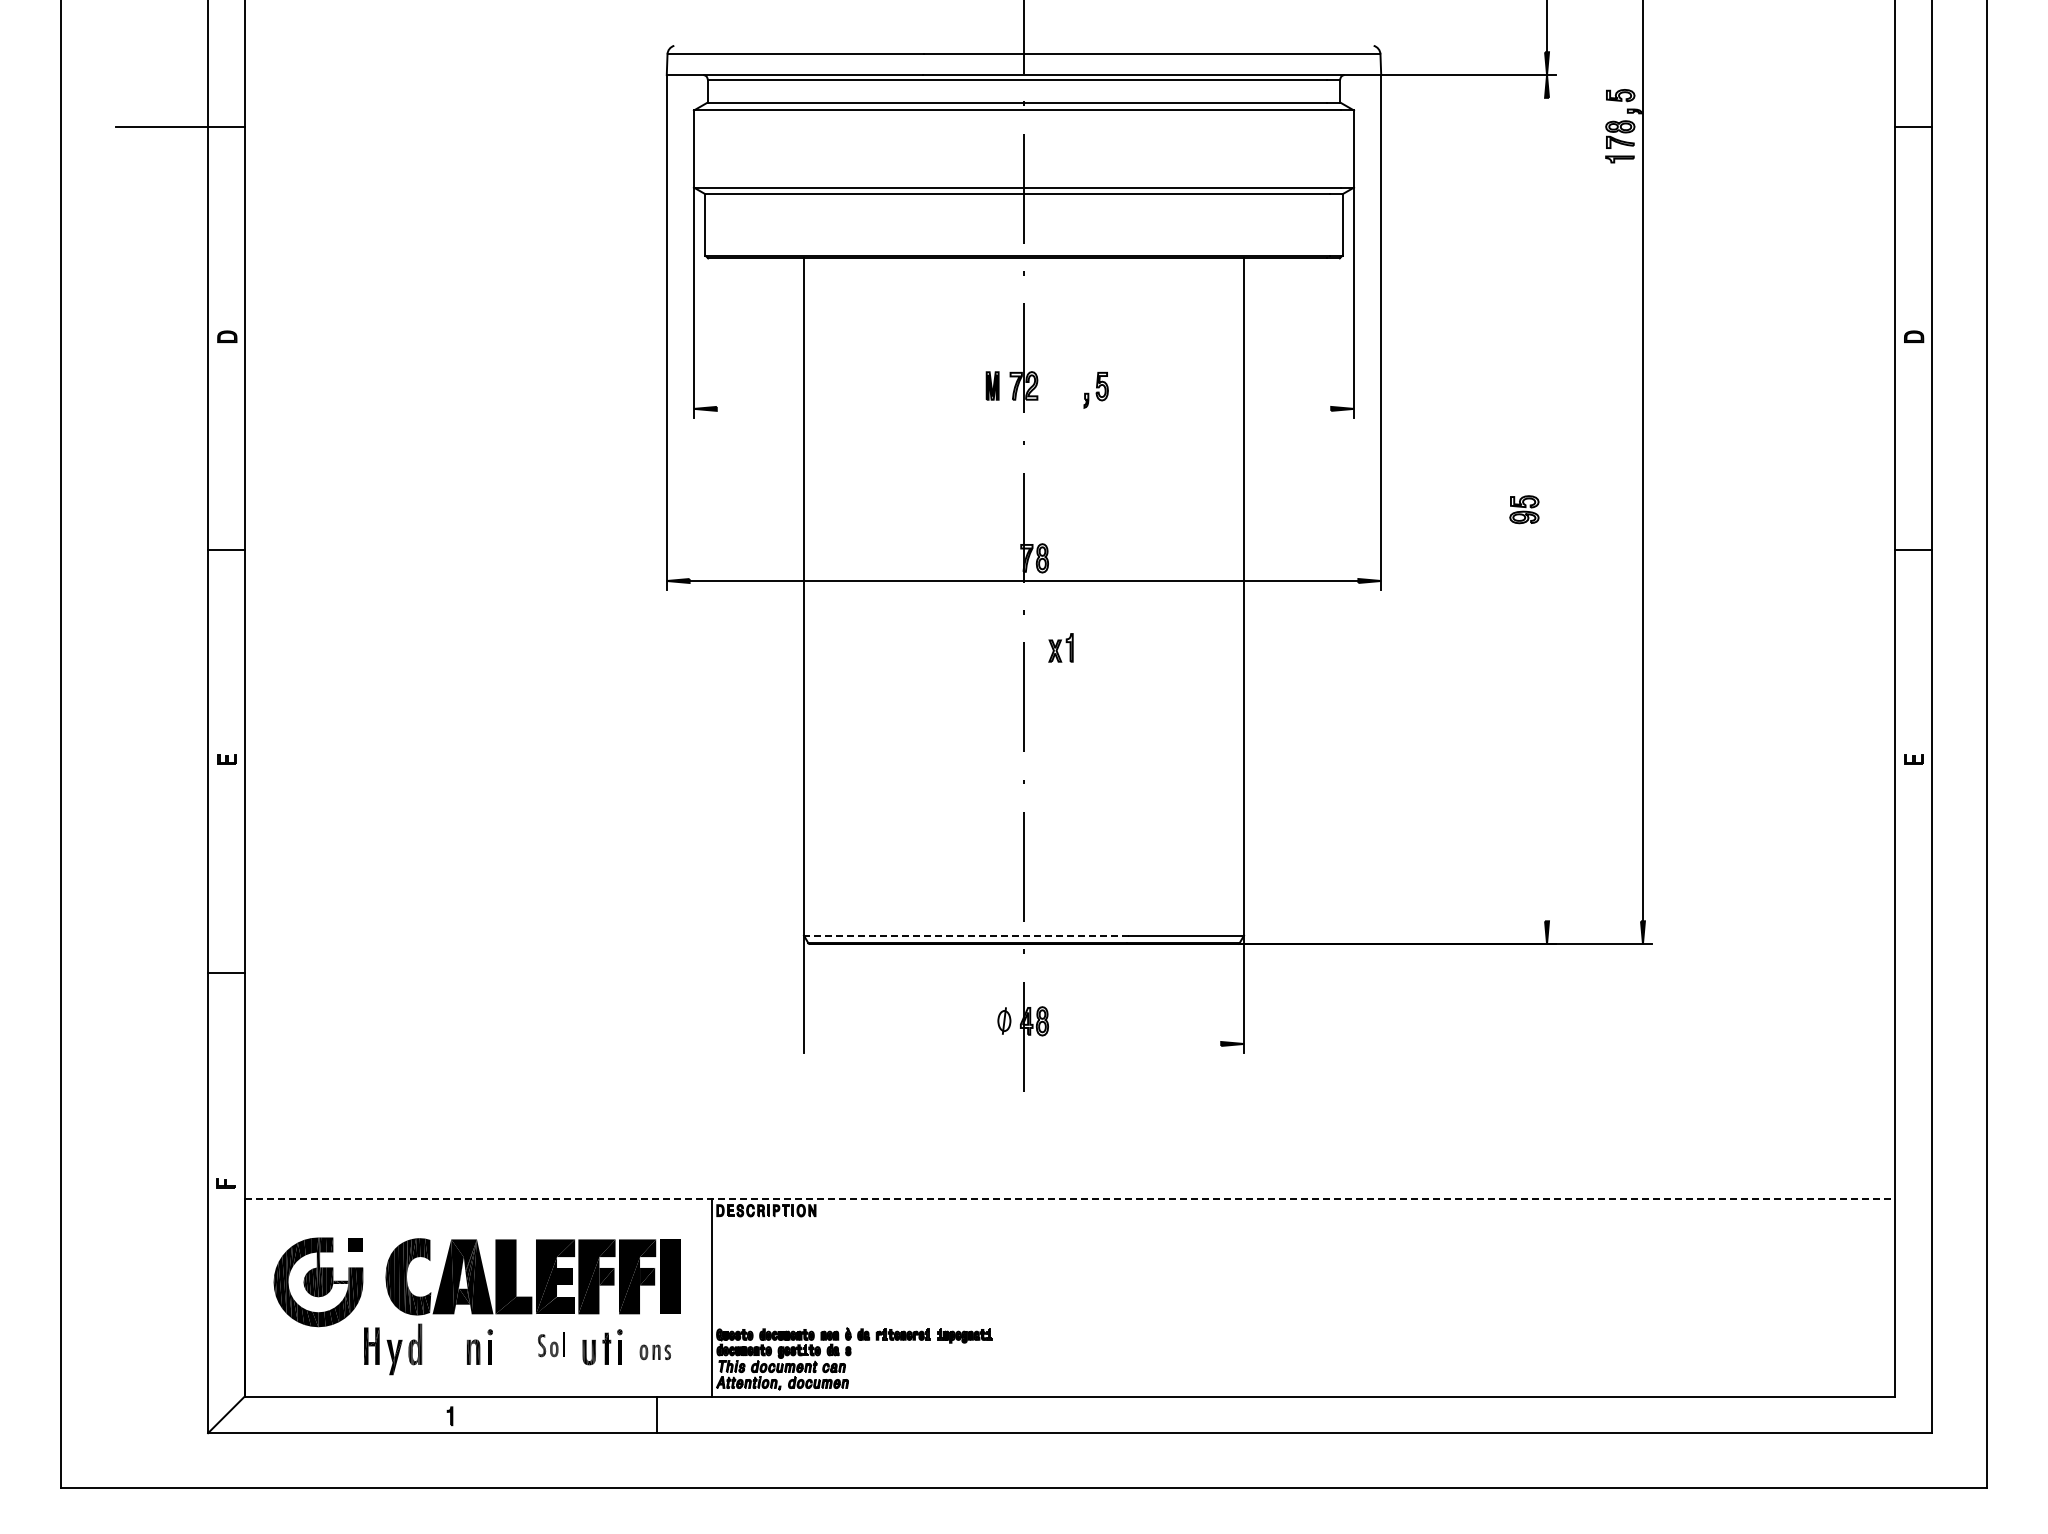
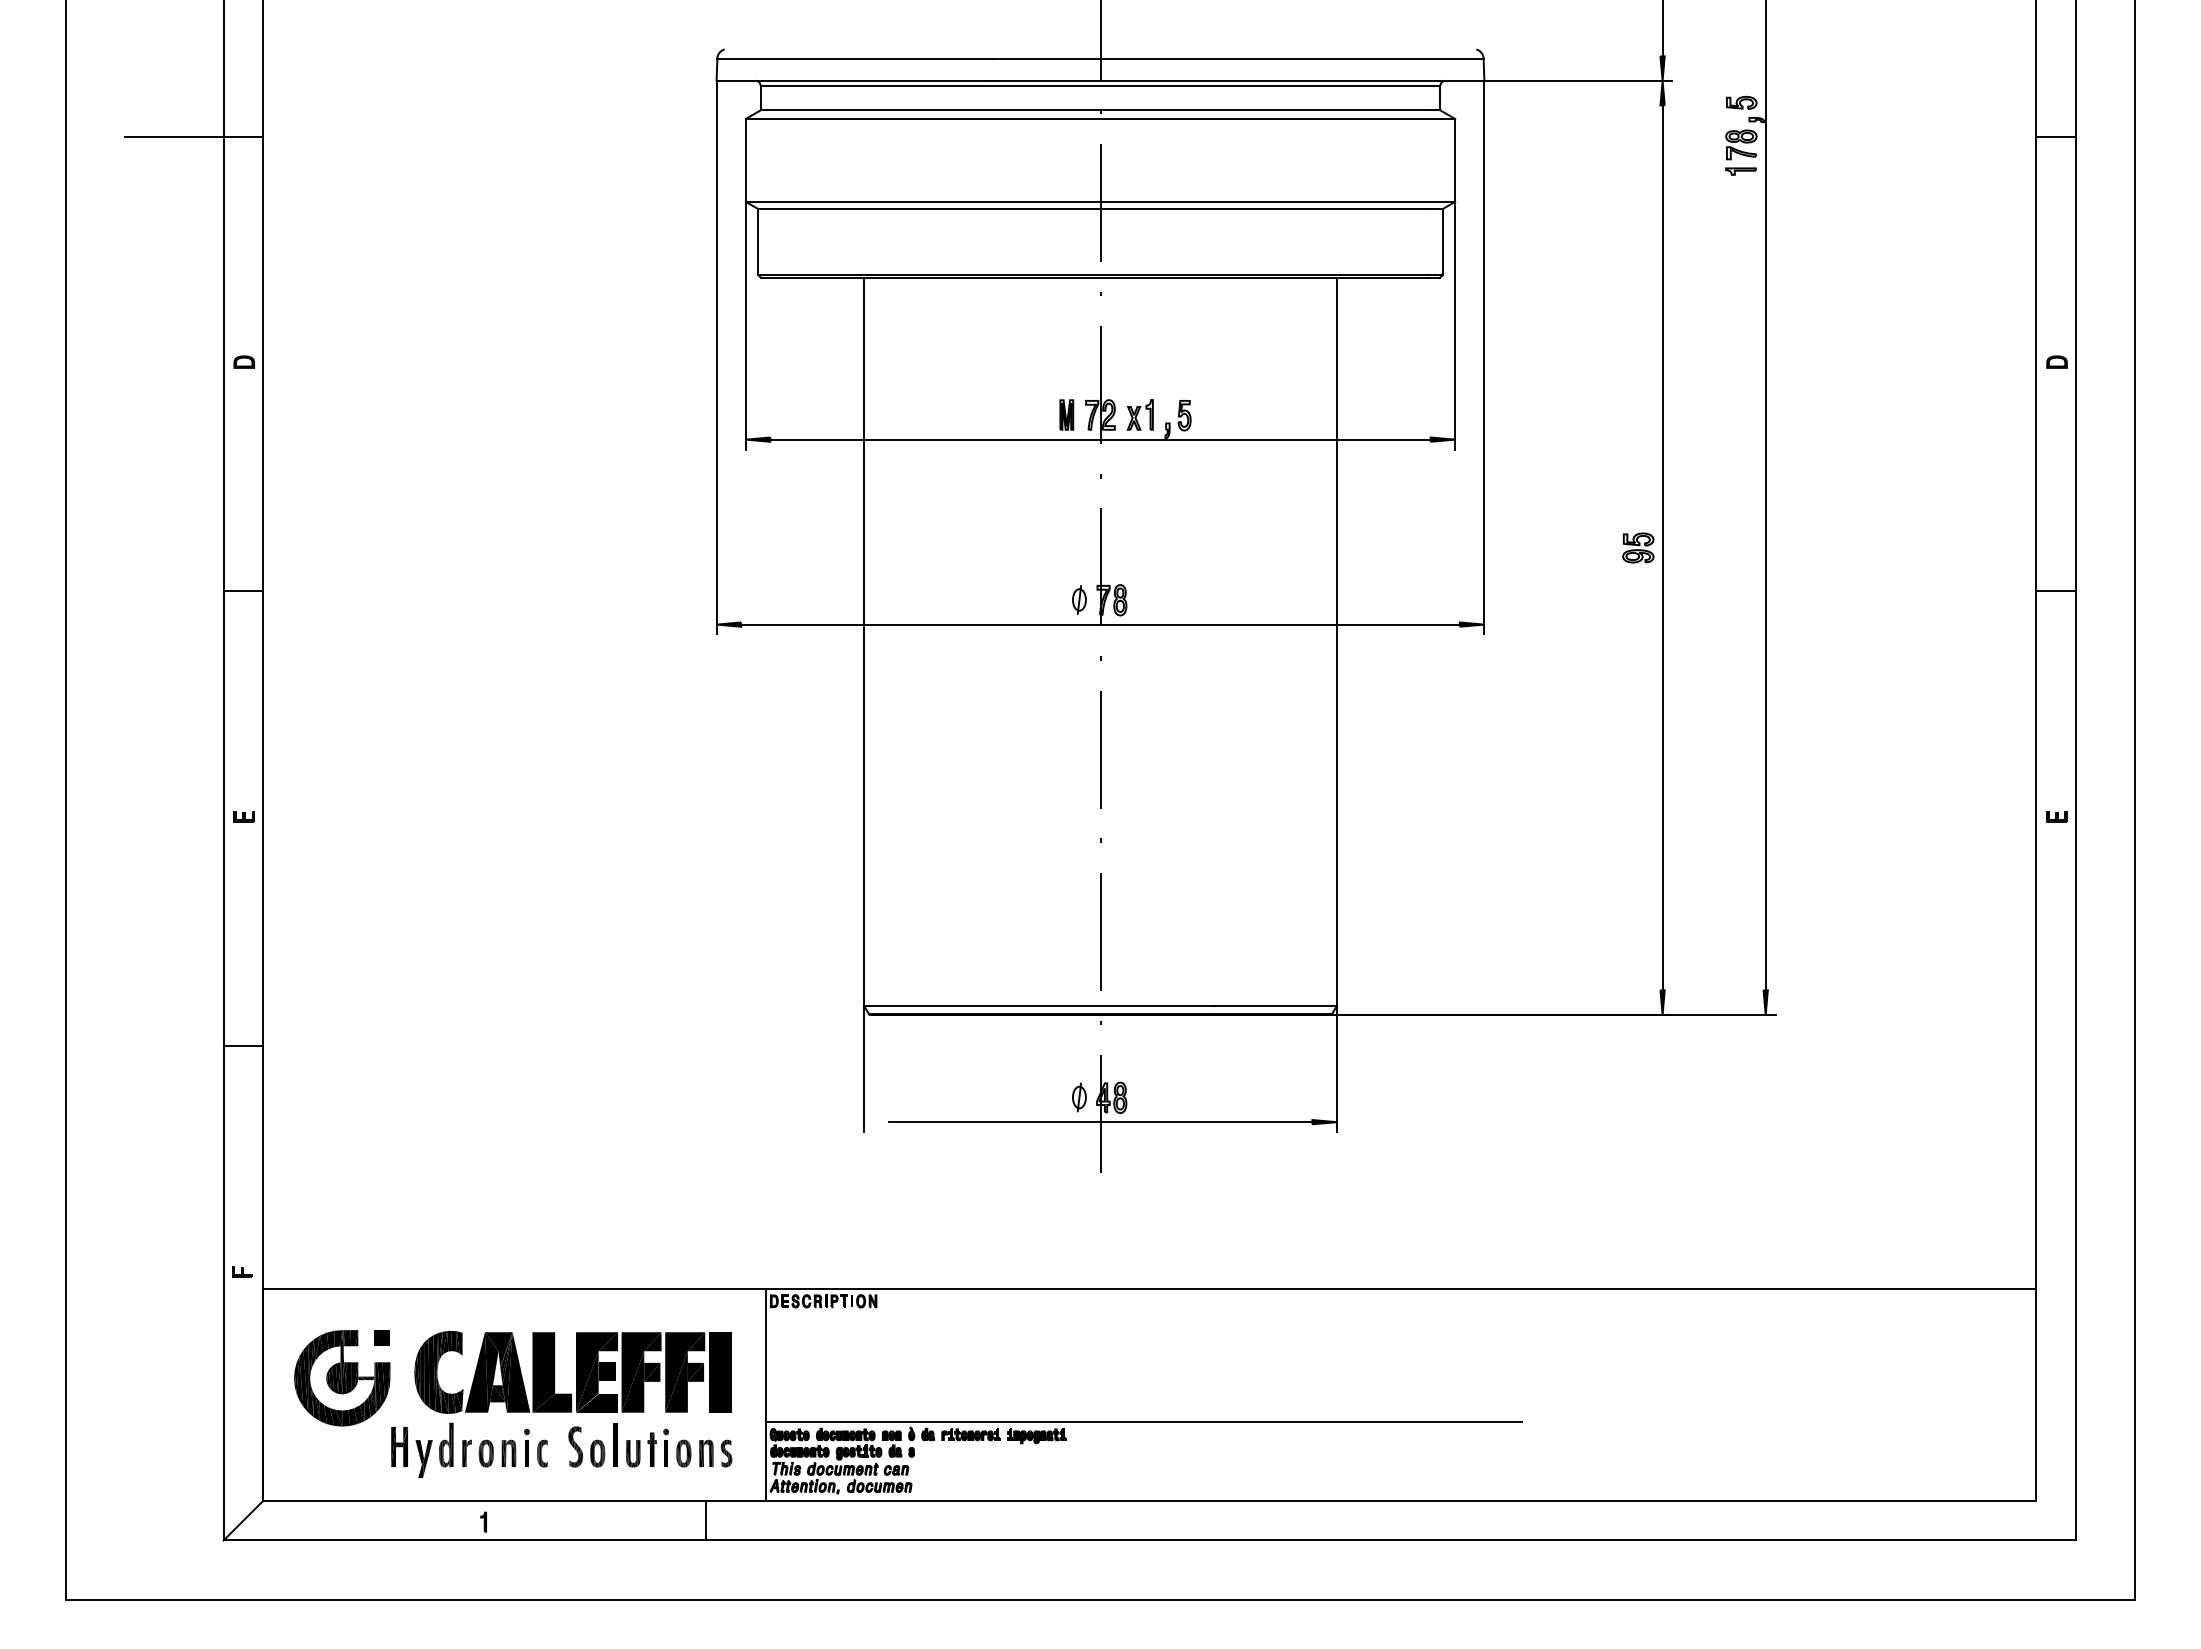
line: (1023, 408) -> (1099, 439), added
line: (1547, 509) -> (1663, 547), added
part: (1004, 557) -> (1079, 599), added
part: (1060, 647) -> (1139, 414), moved
line: (966, 935) -> (1038, 1005), dashed -> solid
line: (1023, 1043) -> (1099, 1121), added
line: (1070, 1199) -> (1150, 1289), dashed -> solid
line: (1064, 1323) -> (1144, 1422), added
part: (551, 1344) -> (592, 1445), size x1.67
part: (444, 1352) -> (477, 1453), added
part: (504, 1352) -> (542, 1453), added
part: (655, 1352) -> (704, 1453), size x1.67

